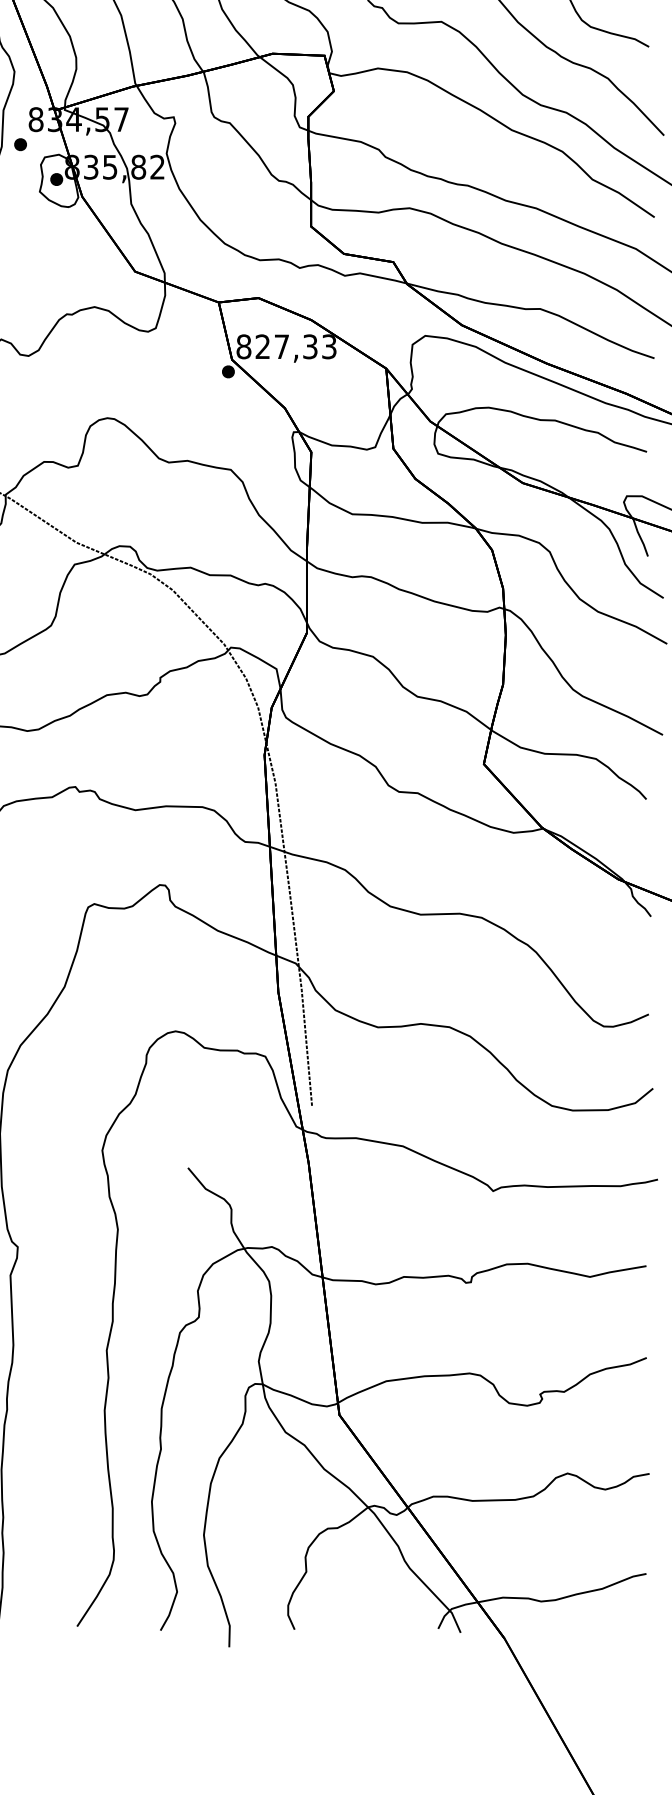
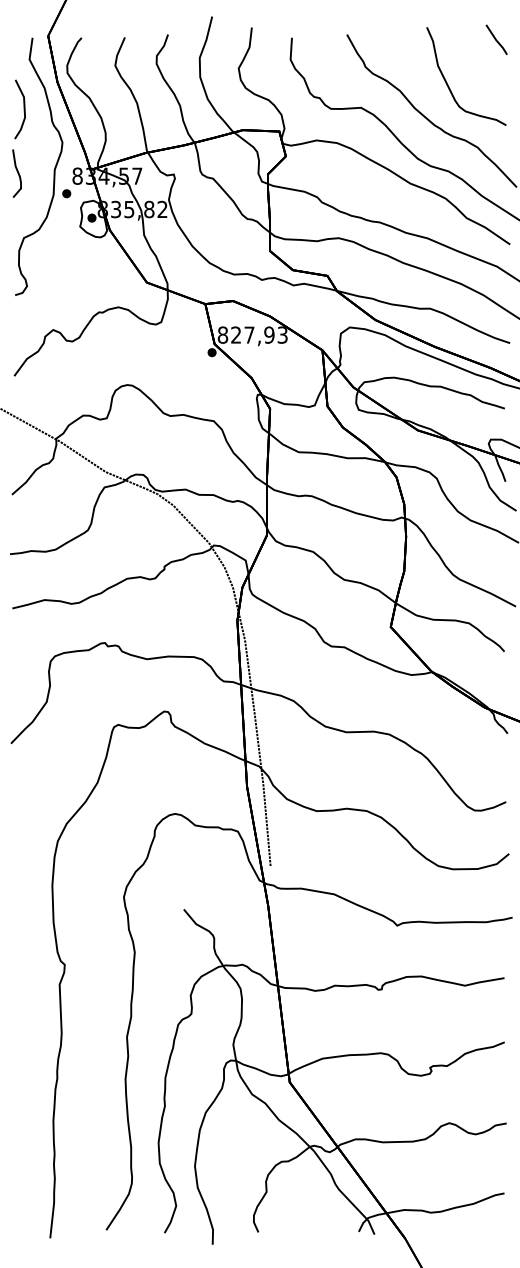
text: (310, 345) -> (269, 334), 827,33 -> 827,93

